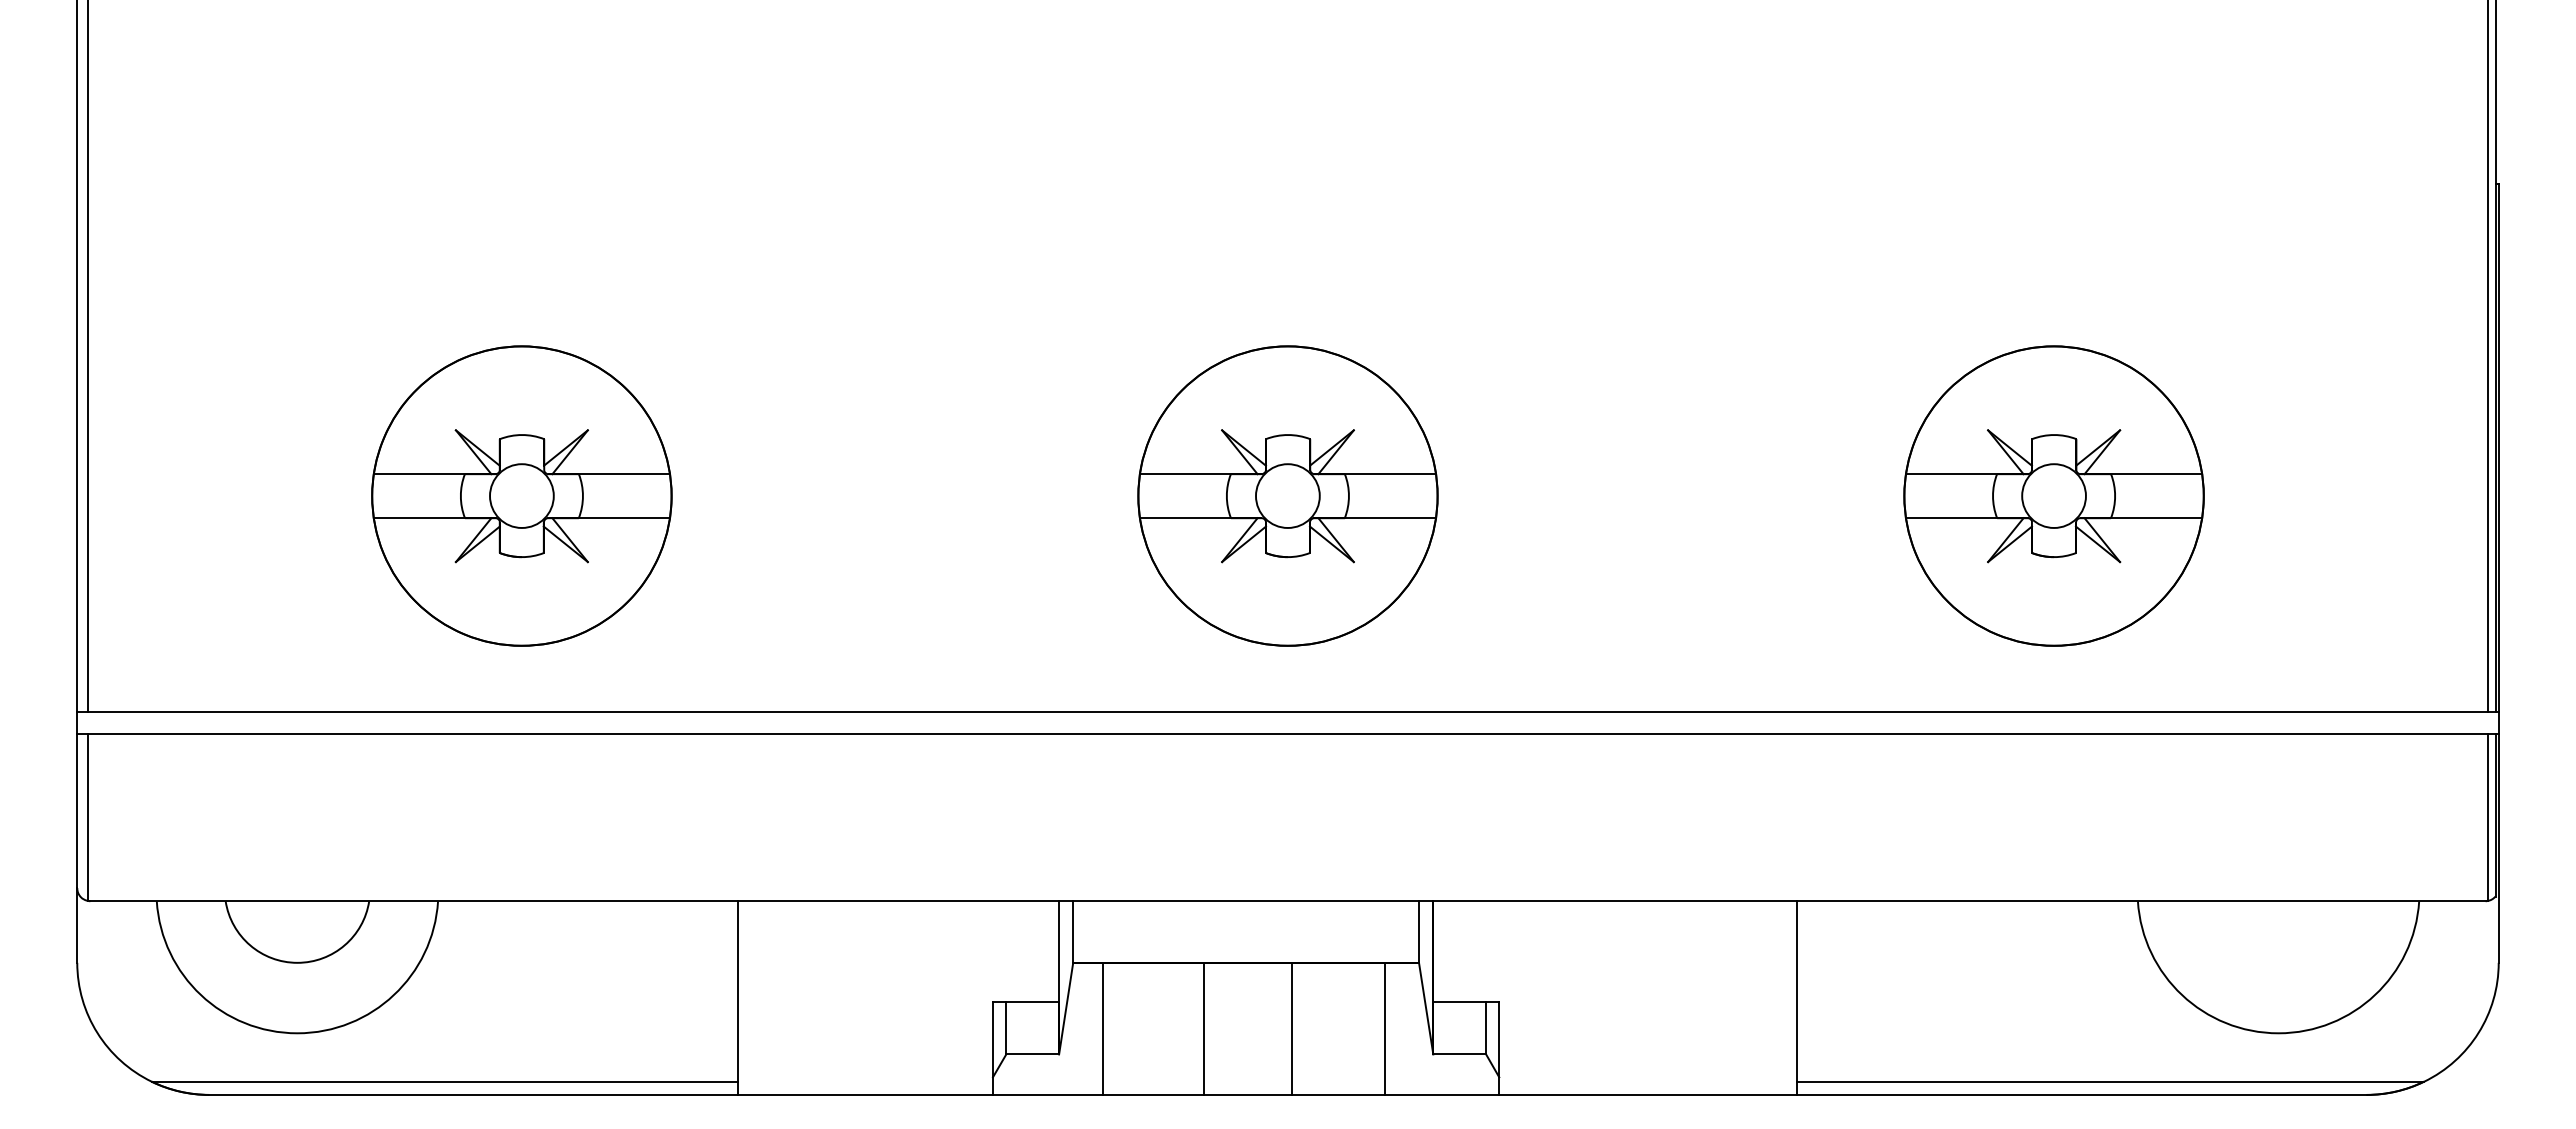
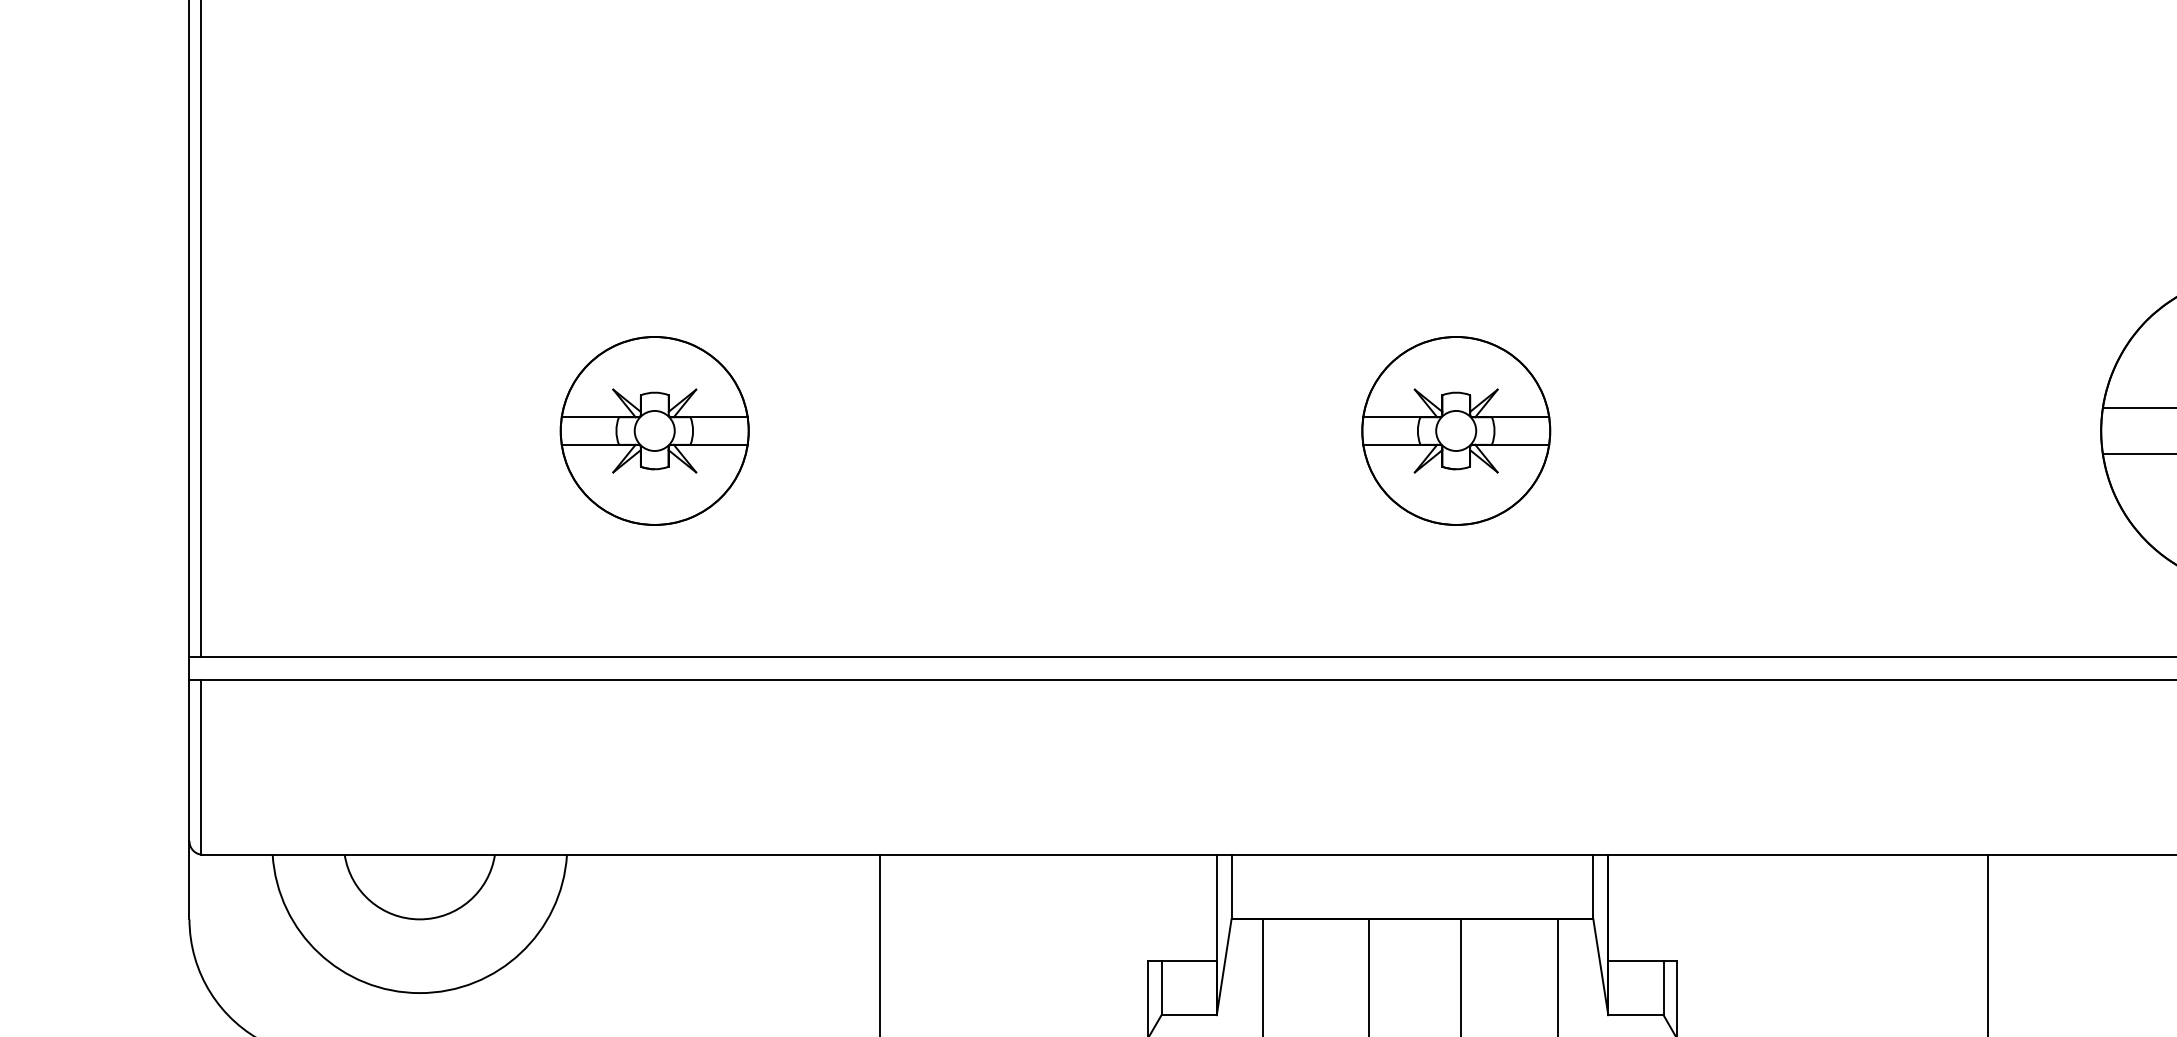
part: (521, 495) -> (654, 430), size x0.6
part: (1287, 495) -> (1455, 430), size x0.6

